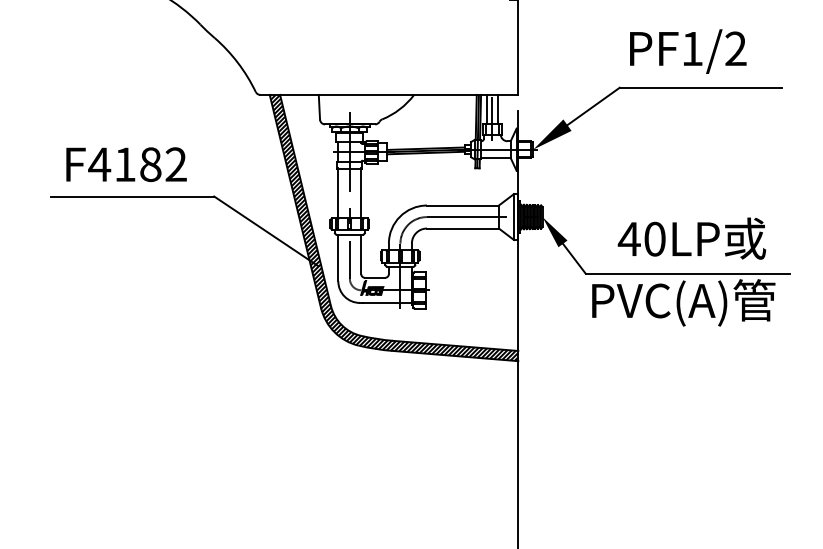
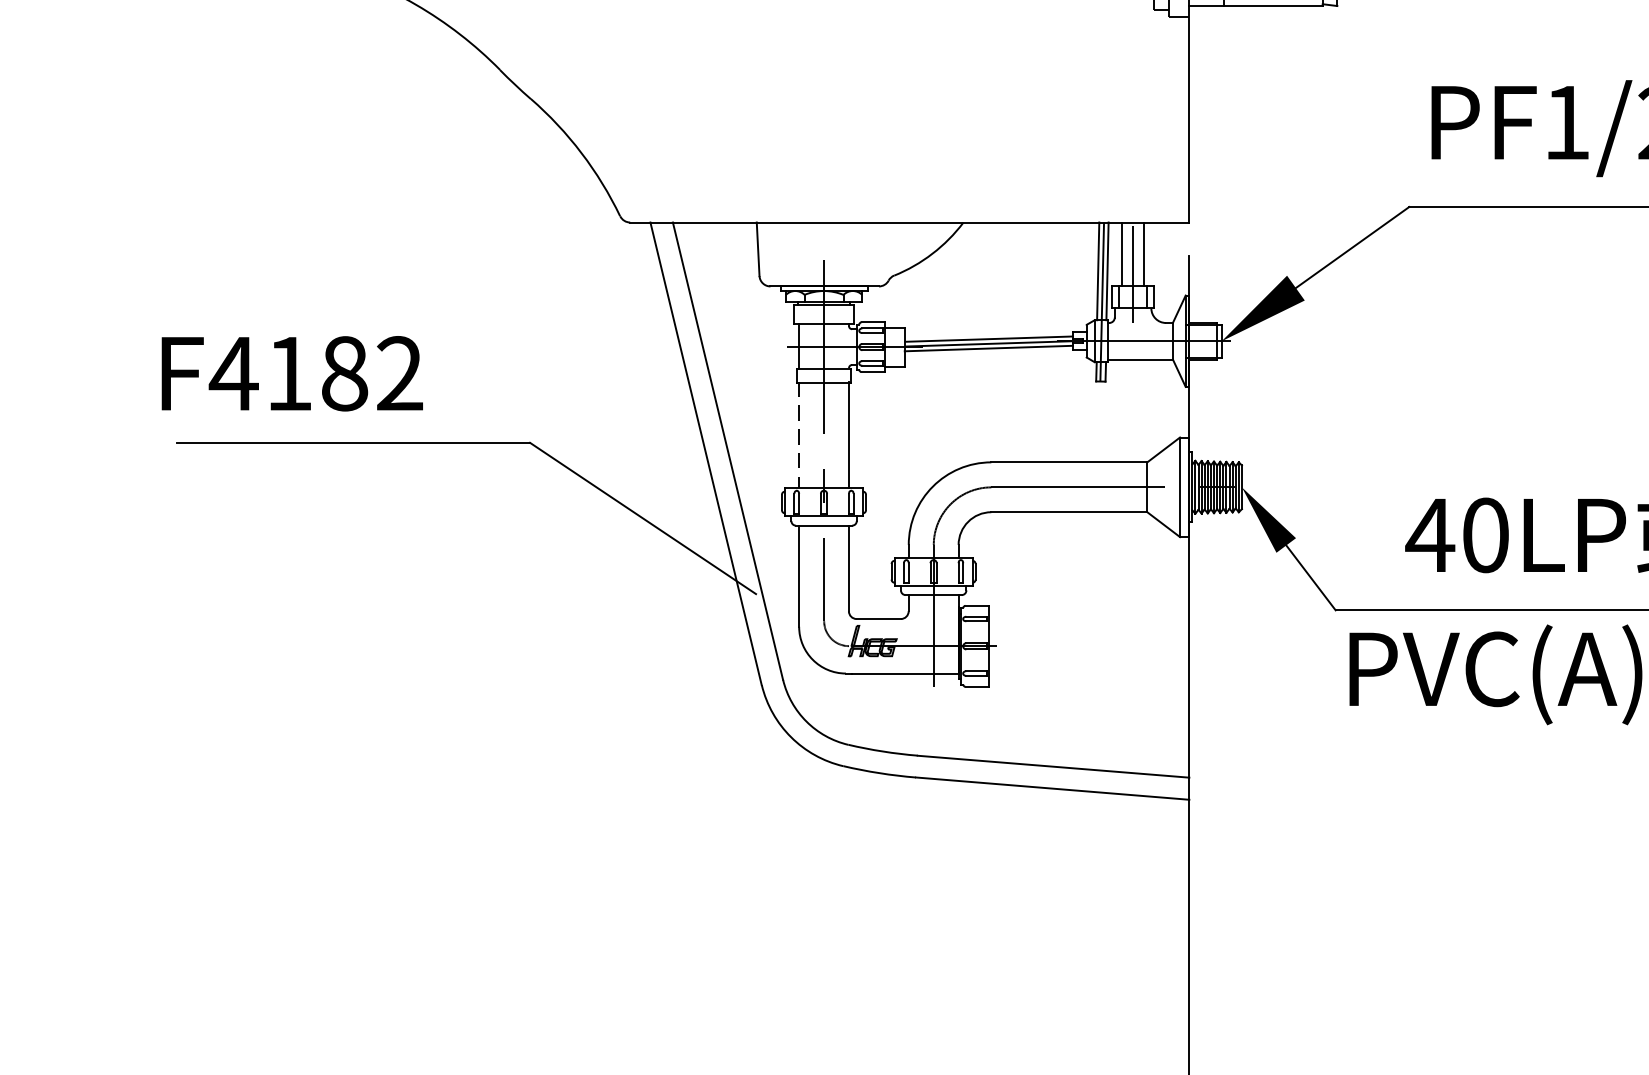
text: (126, 164) -> (292, 373), moved
line: (338, 192) -> (799, 434), solid -> dashed
hatch: (394, 227) -> (920, 509), removed

